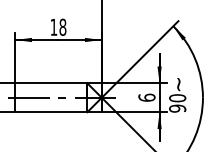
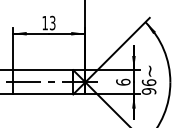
text: (62, 26) -> (52, 22), 18 -> 13
text: (177, 98) -> (148, 82), 90 -> 96

